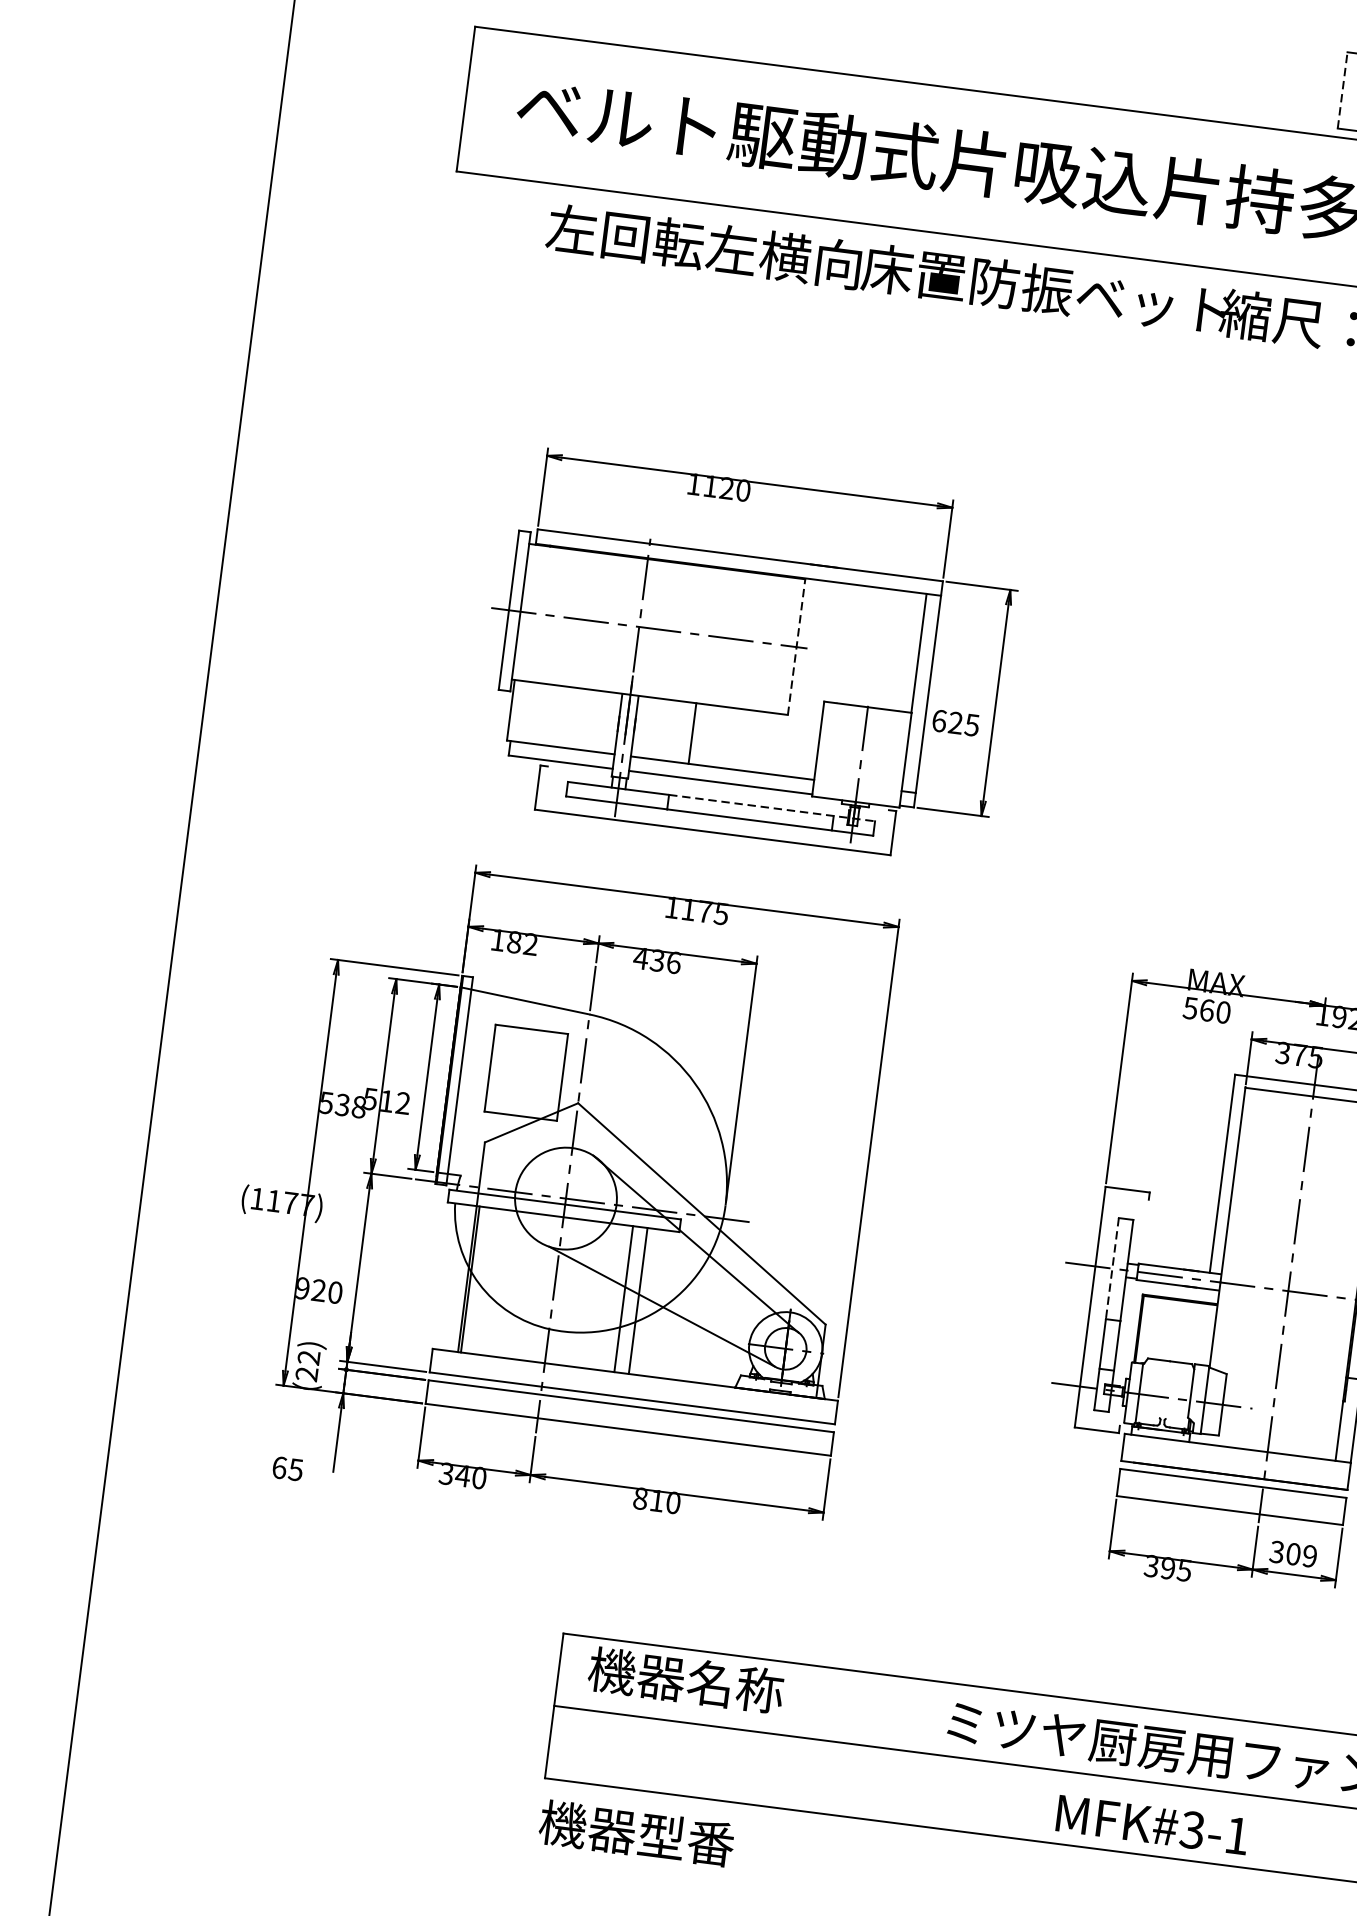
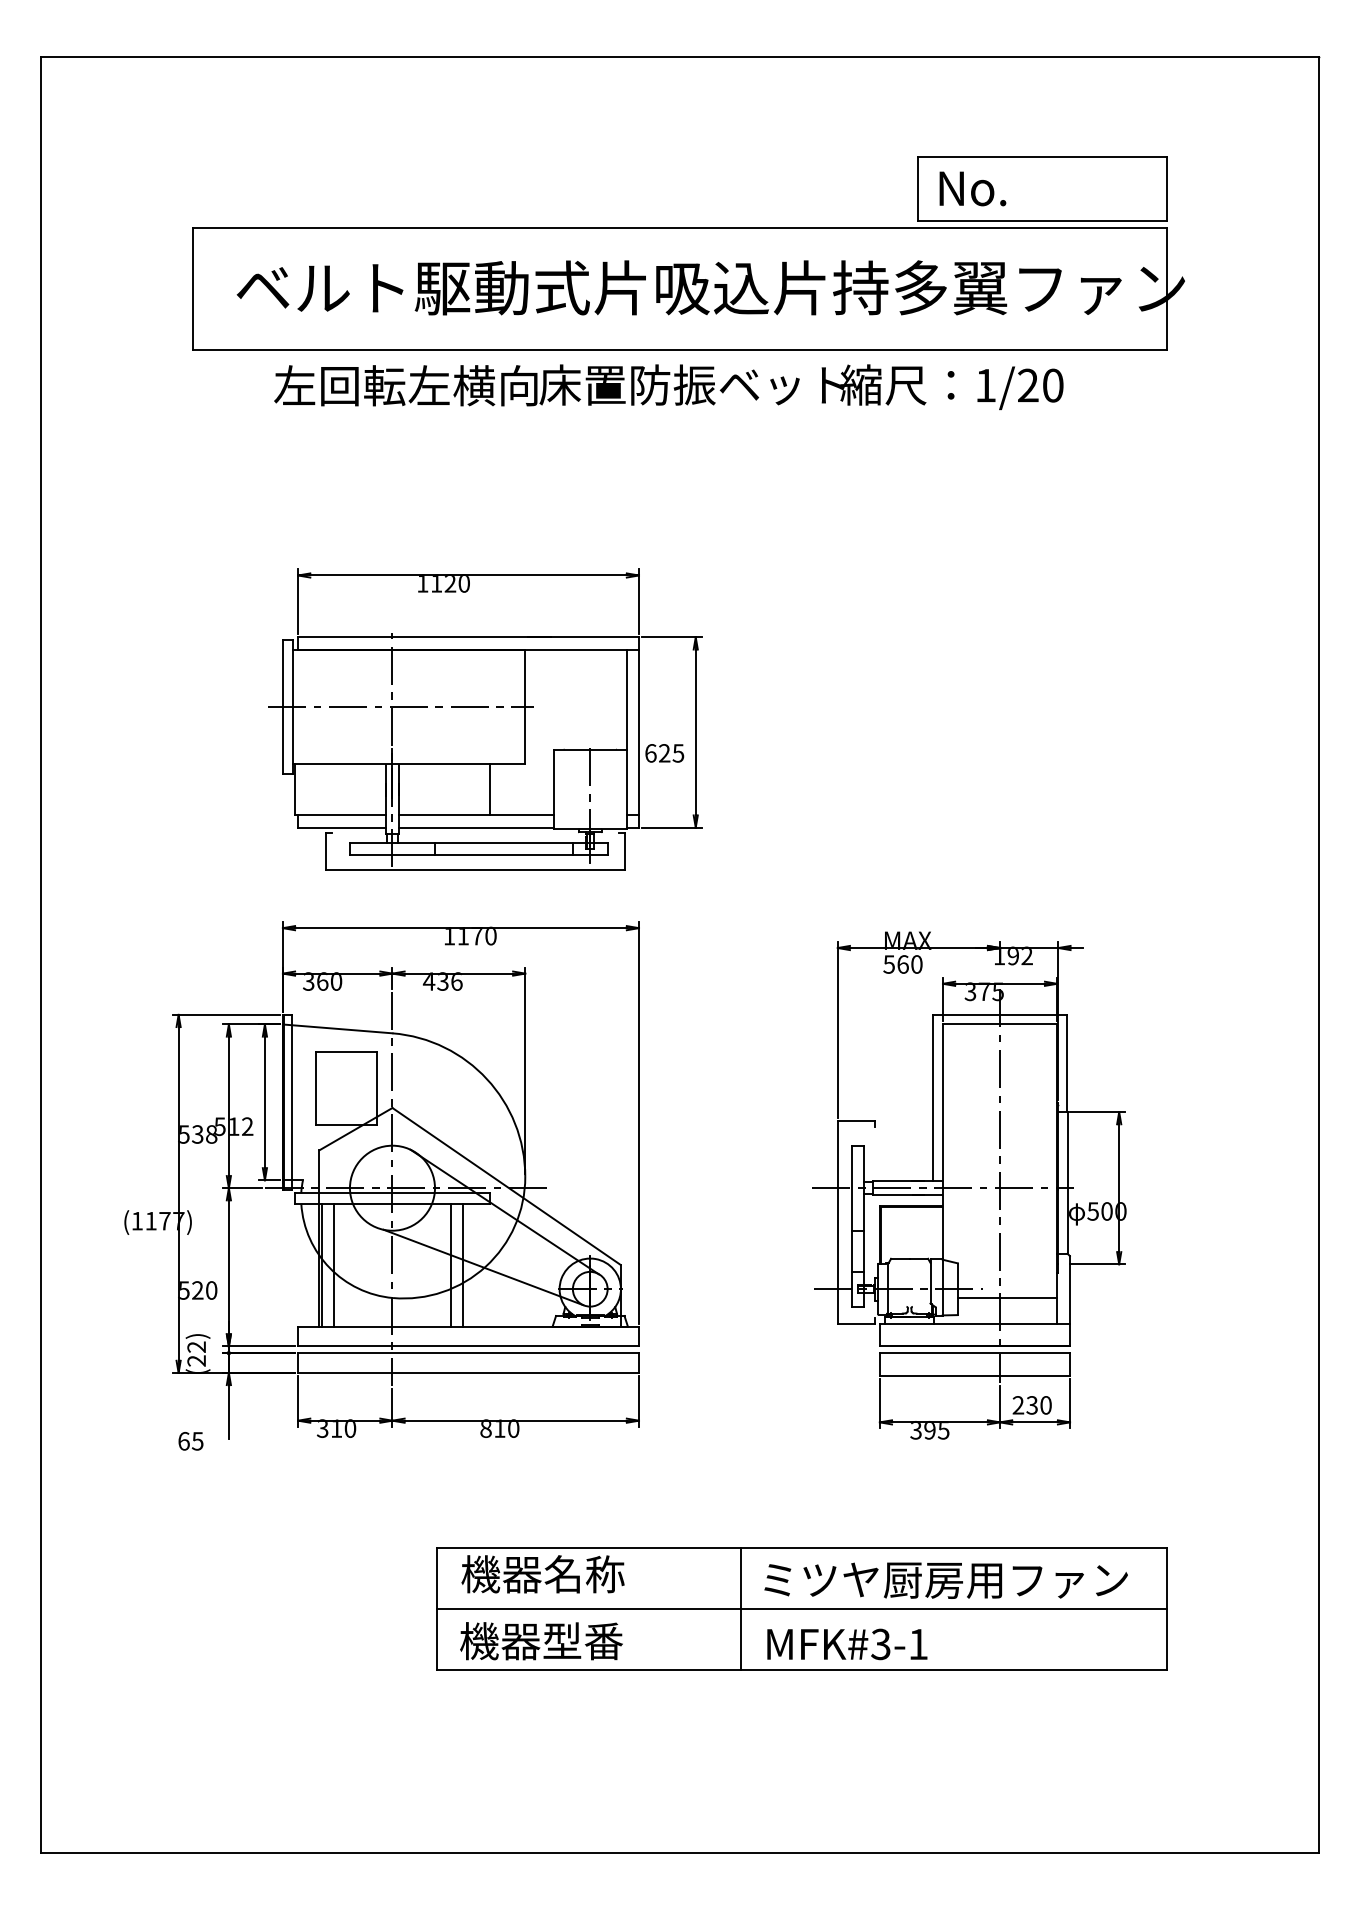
line: (1342, 90) -> (917, 188), dashed -> solid
line: (796, 646) -> (524, 706), dashed -> solid
line: (692, 732) -> (489, 789), moved
line: (771, 808) -> (521, 843), dashed -> solid
text: (720, 913) -> (490, 935), 1175 -> 1170
text: (514, 942) -> (322, 981), 182 -> 360
line: (1112, 1269) -> (852, 1188), dashed -> solid
line: (485, 1280) -> (334, 1264), added
text: (303, 1288) -> (184, 1290), 920 -> 520
line: (1280, 1423) -> (1007, 1298), added
text: (462, 1475) -> (336, 1428), 340 -> 310
text: (1292, 1554) -> (1031, 1405), 309 -> 230
line: (915, 1752) -> (740, 1609), added
text: (1152, 1825) -> (847, 1644), moved
text: (636, 1833) -> (541, 1641), moved

